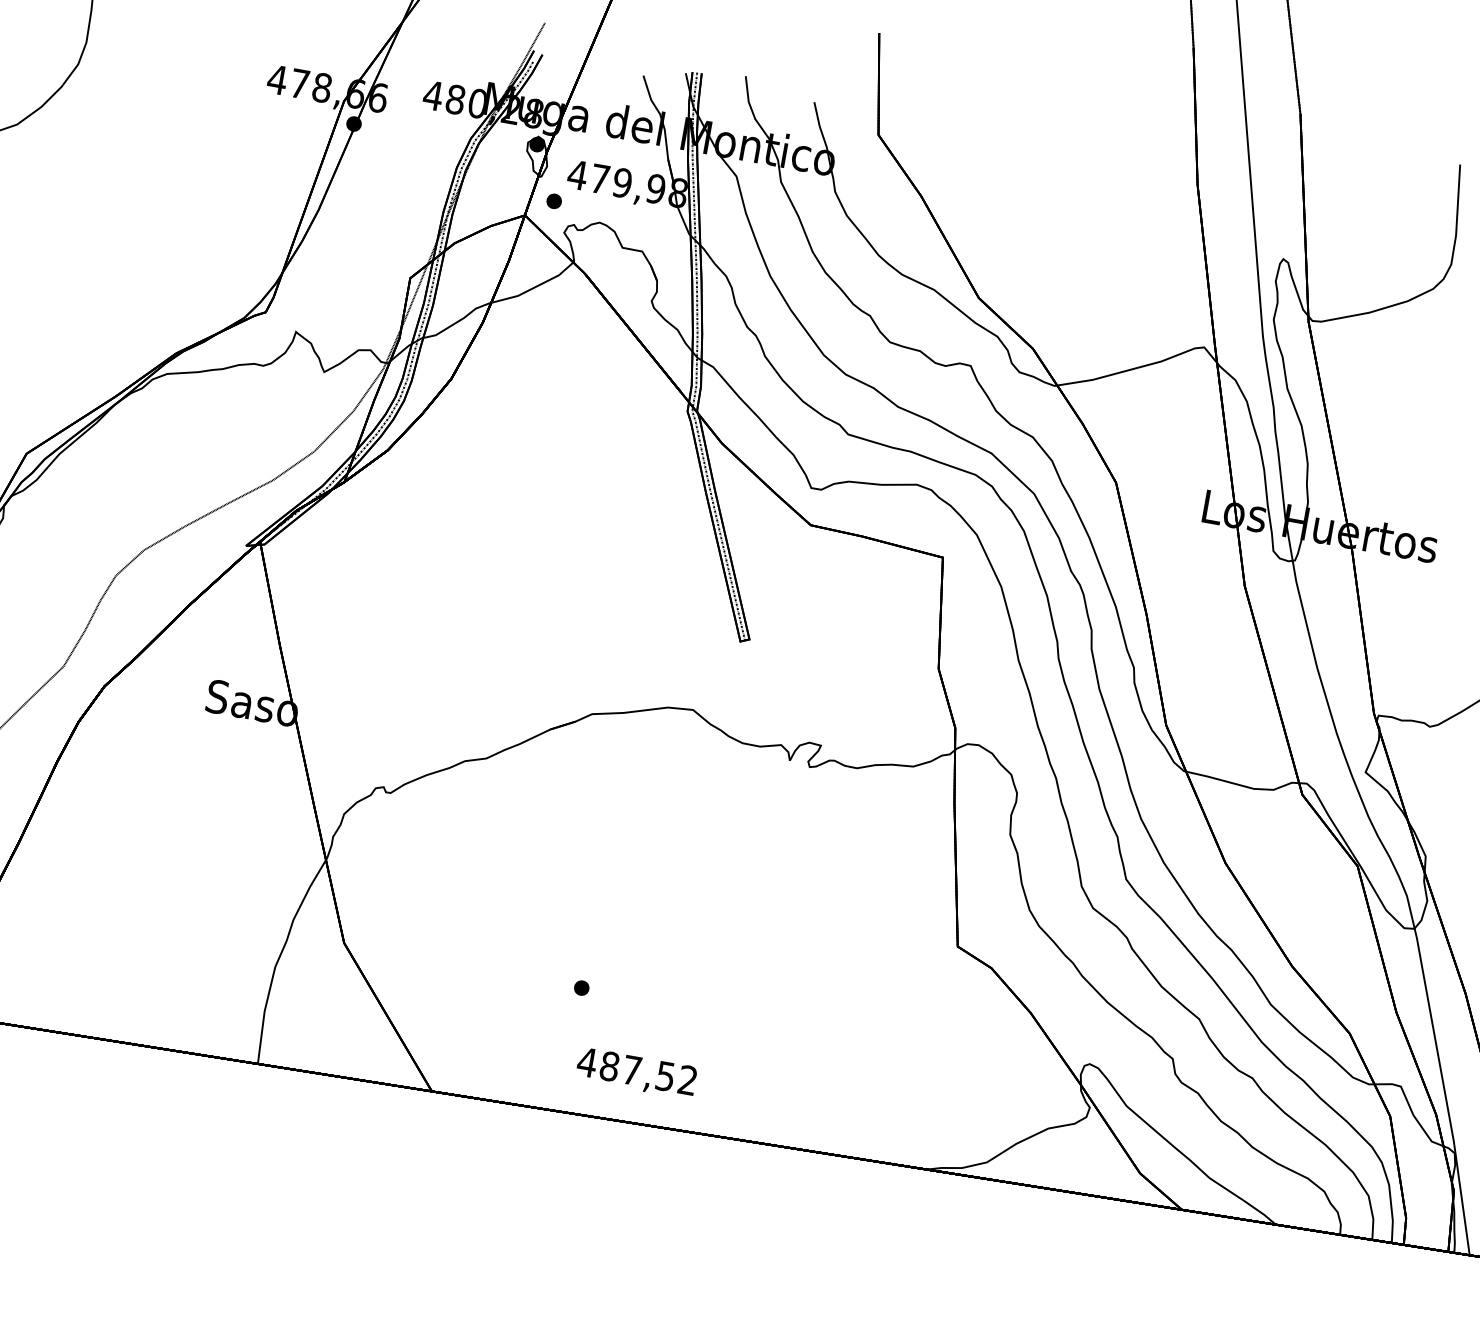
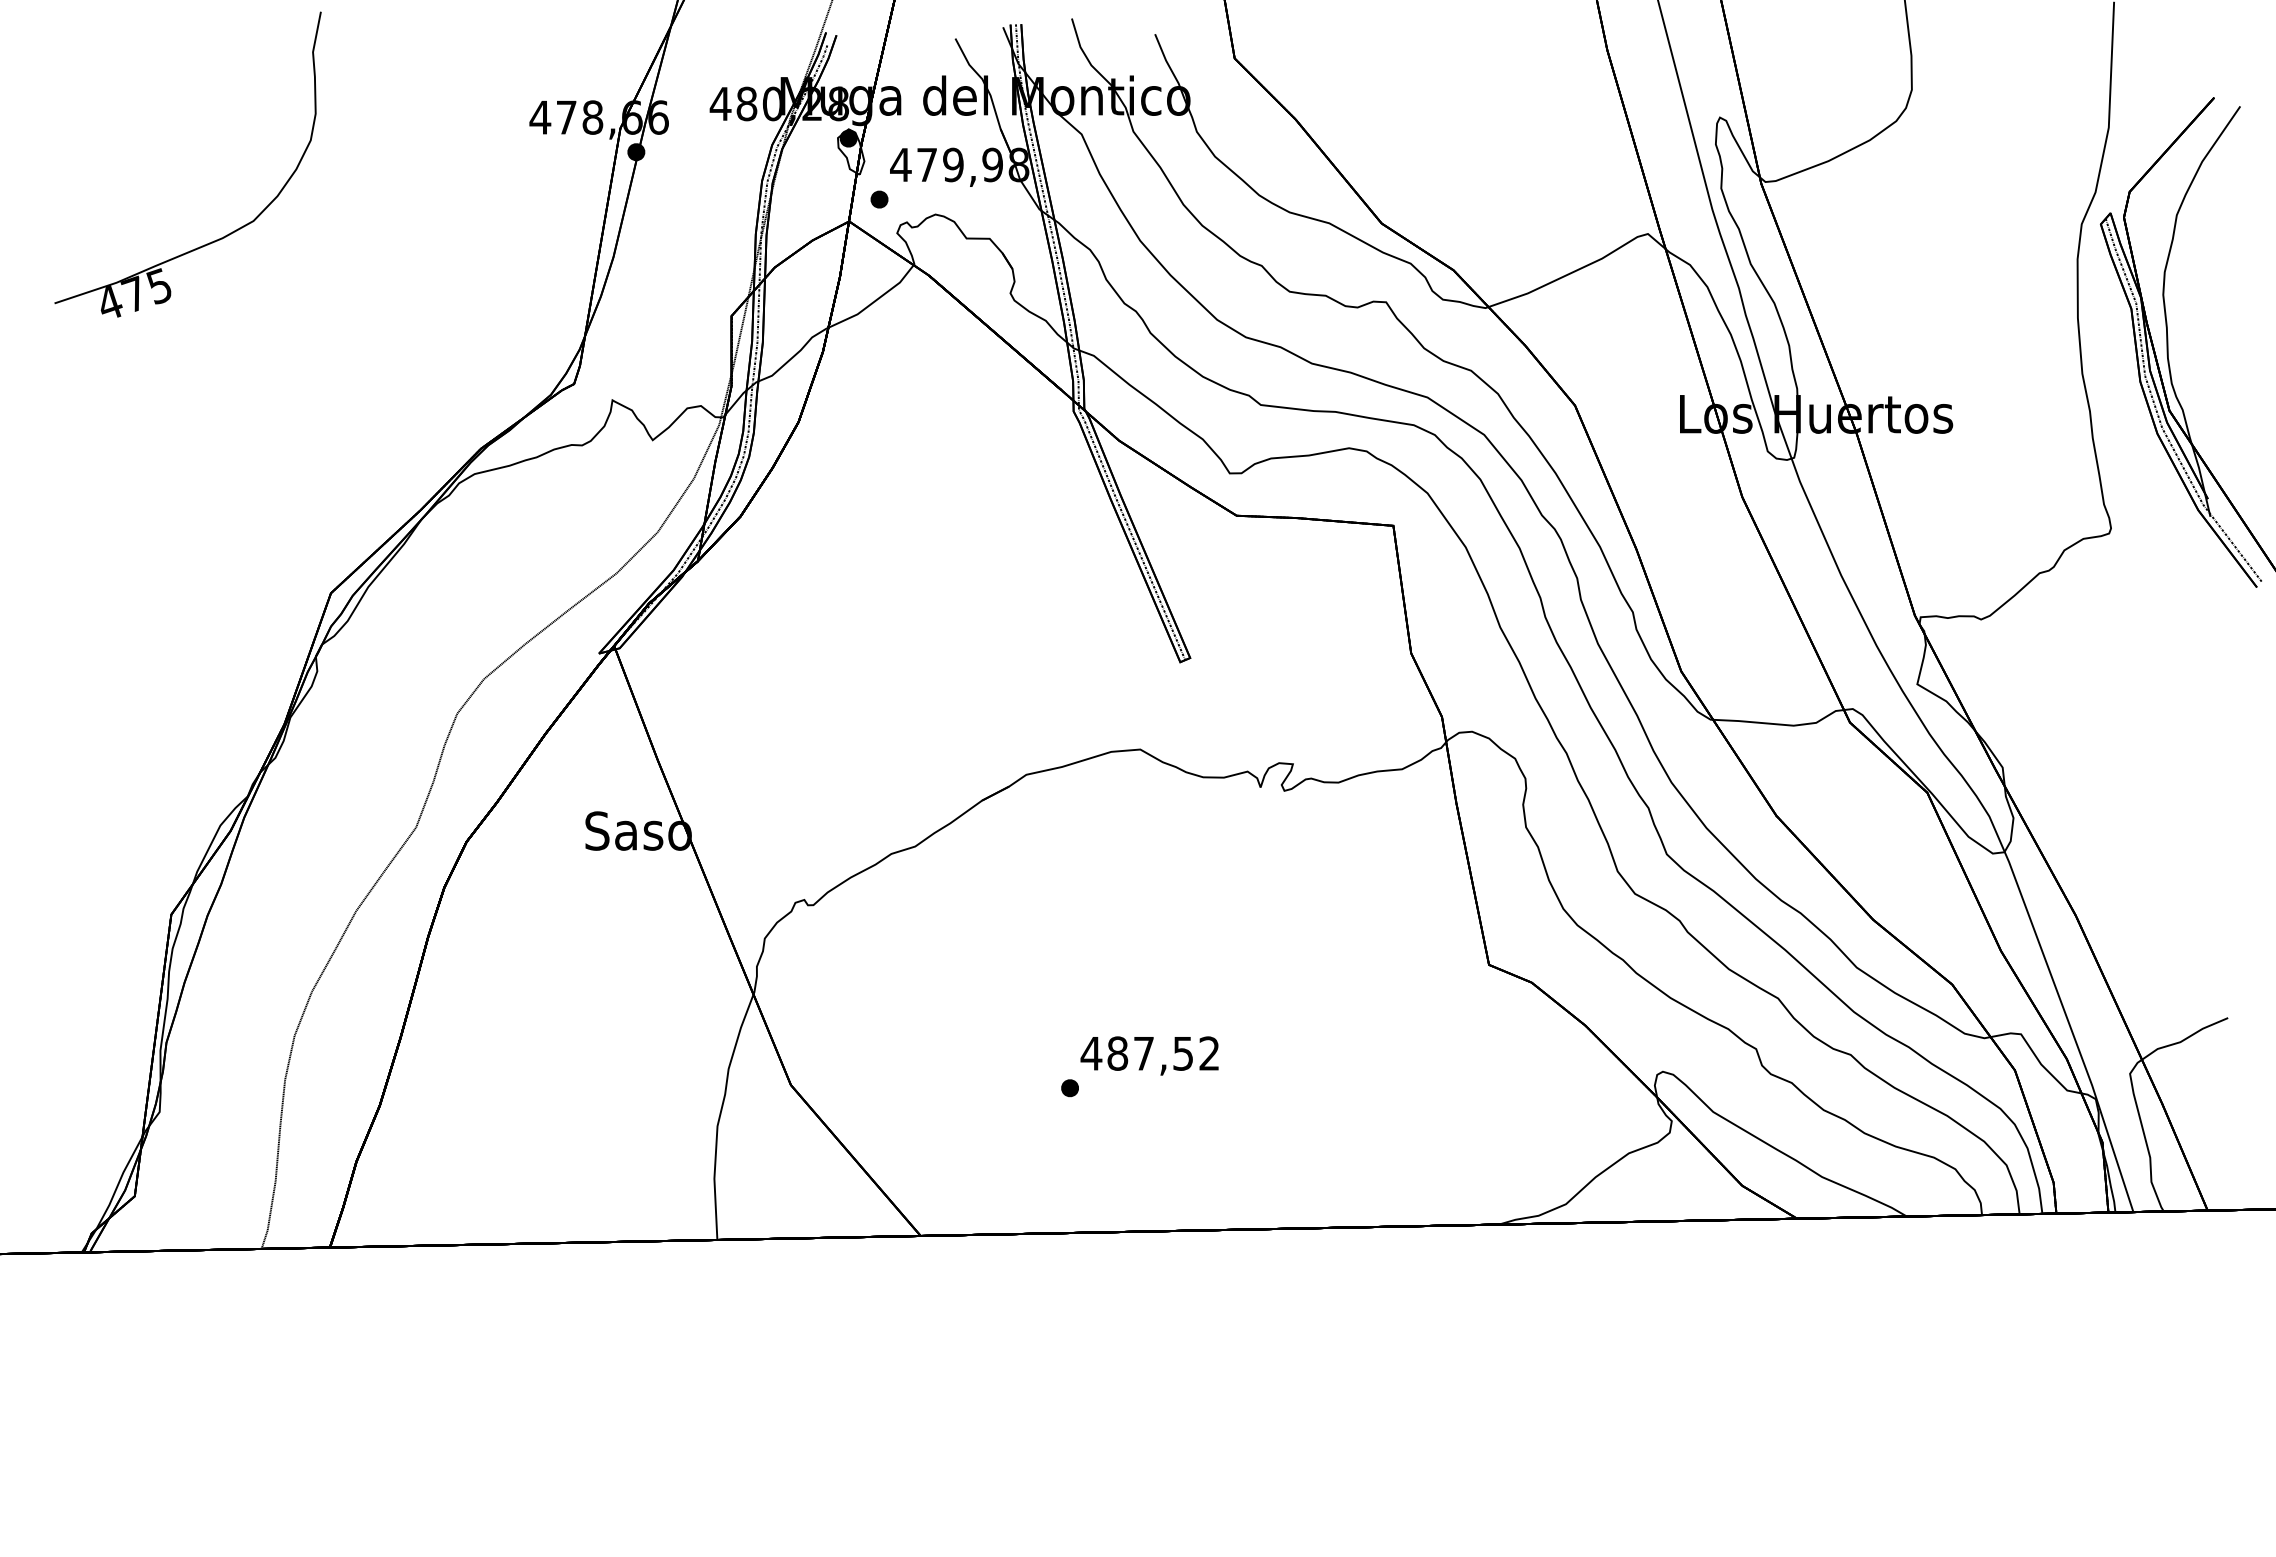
text: (636, 1072) -> (1149, 1055), moved

